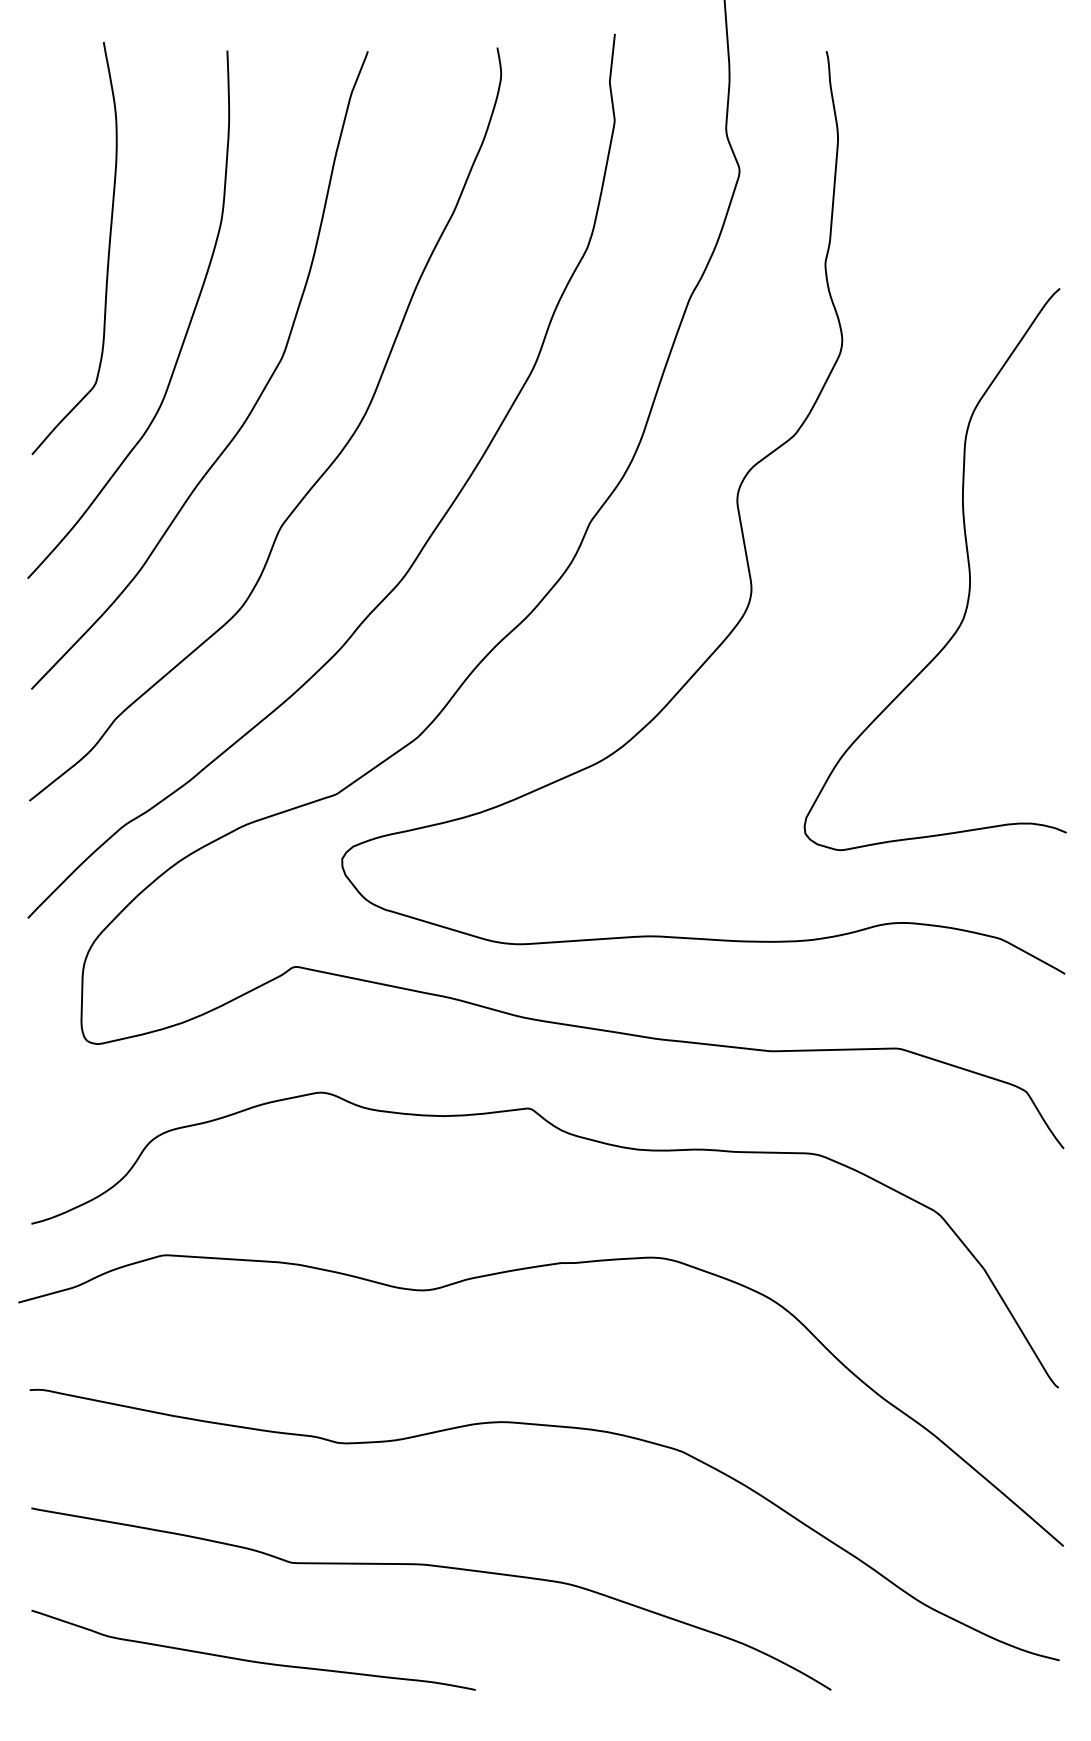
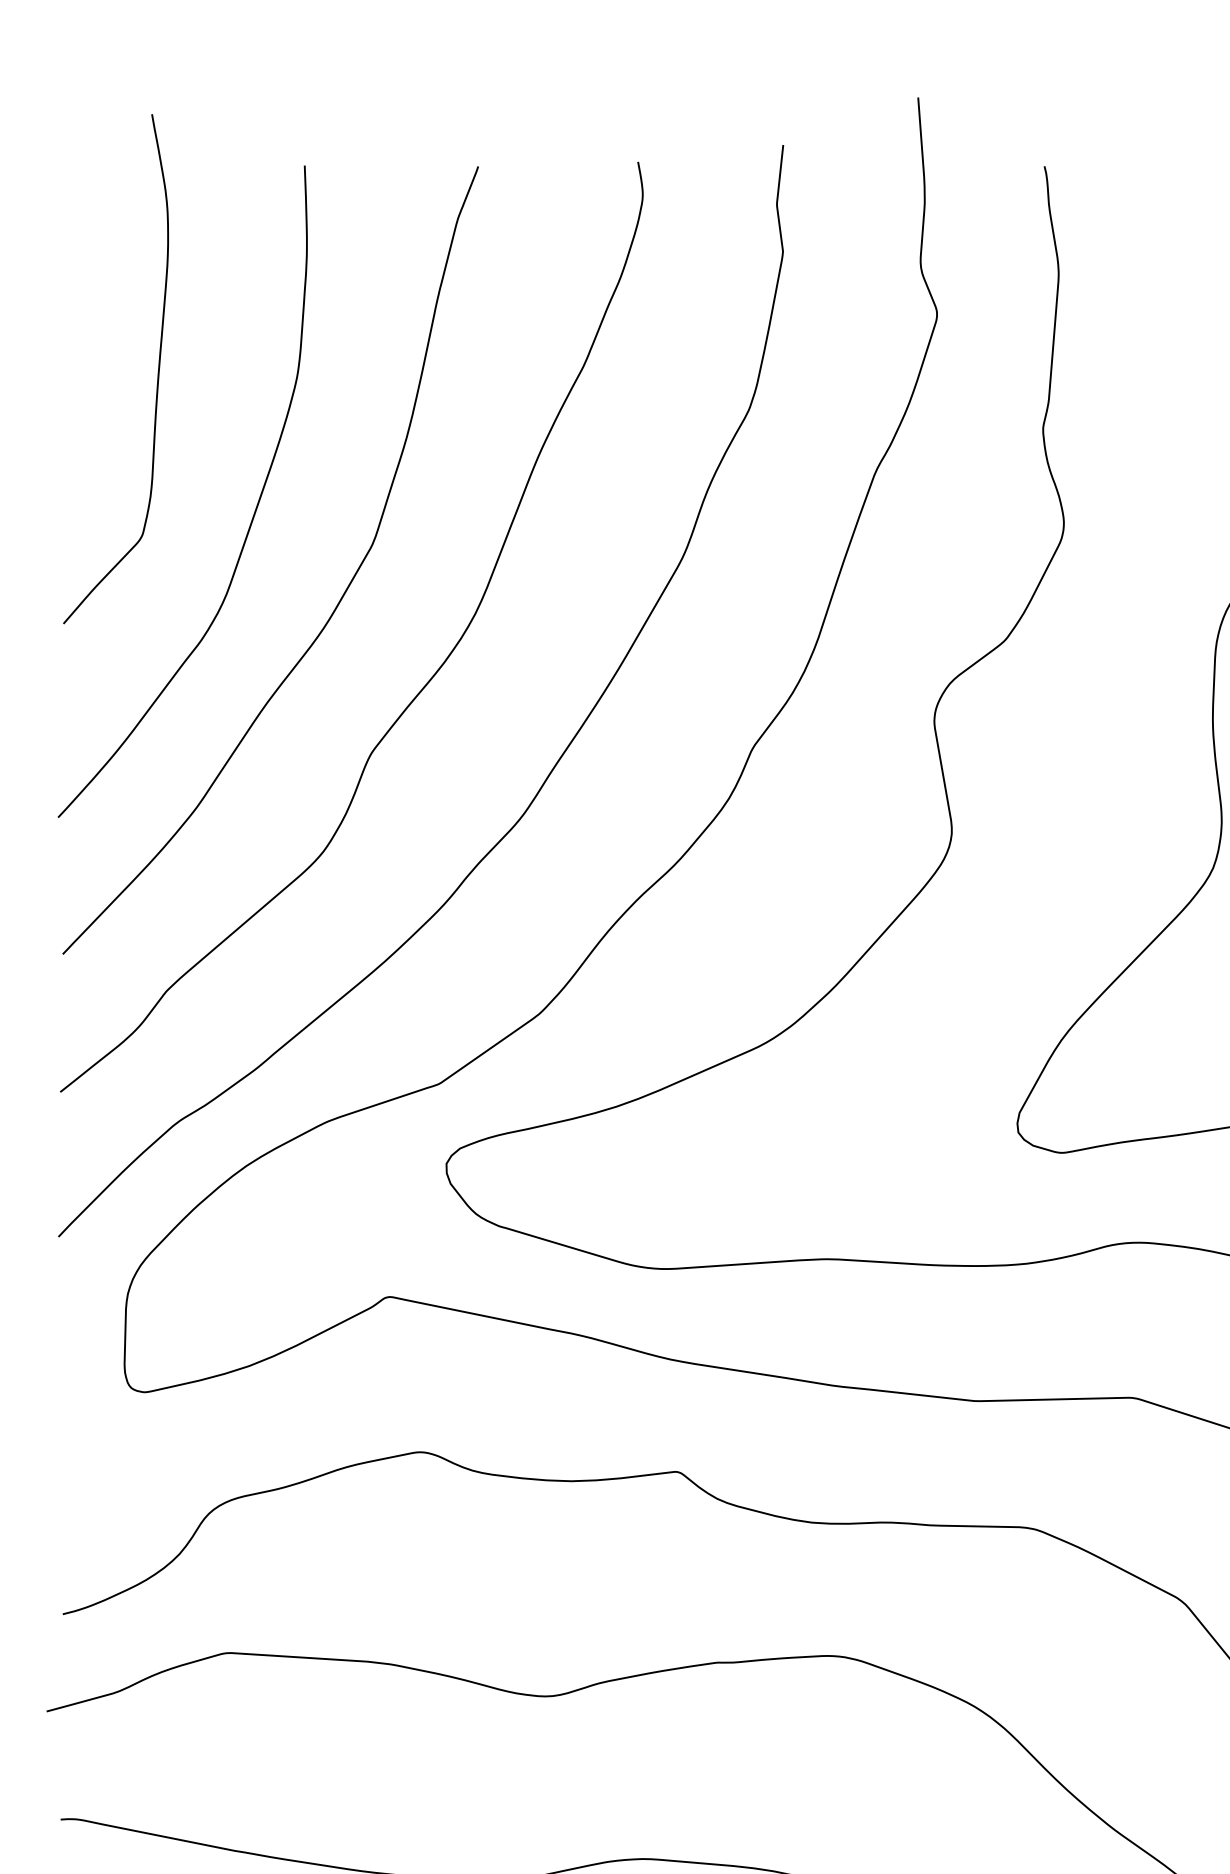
curve: (107, 255) -> (156, 377), moved

